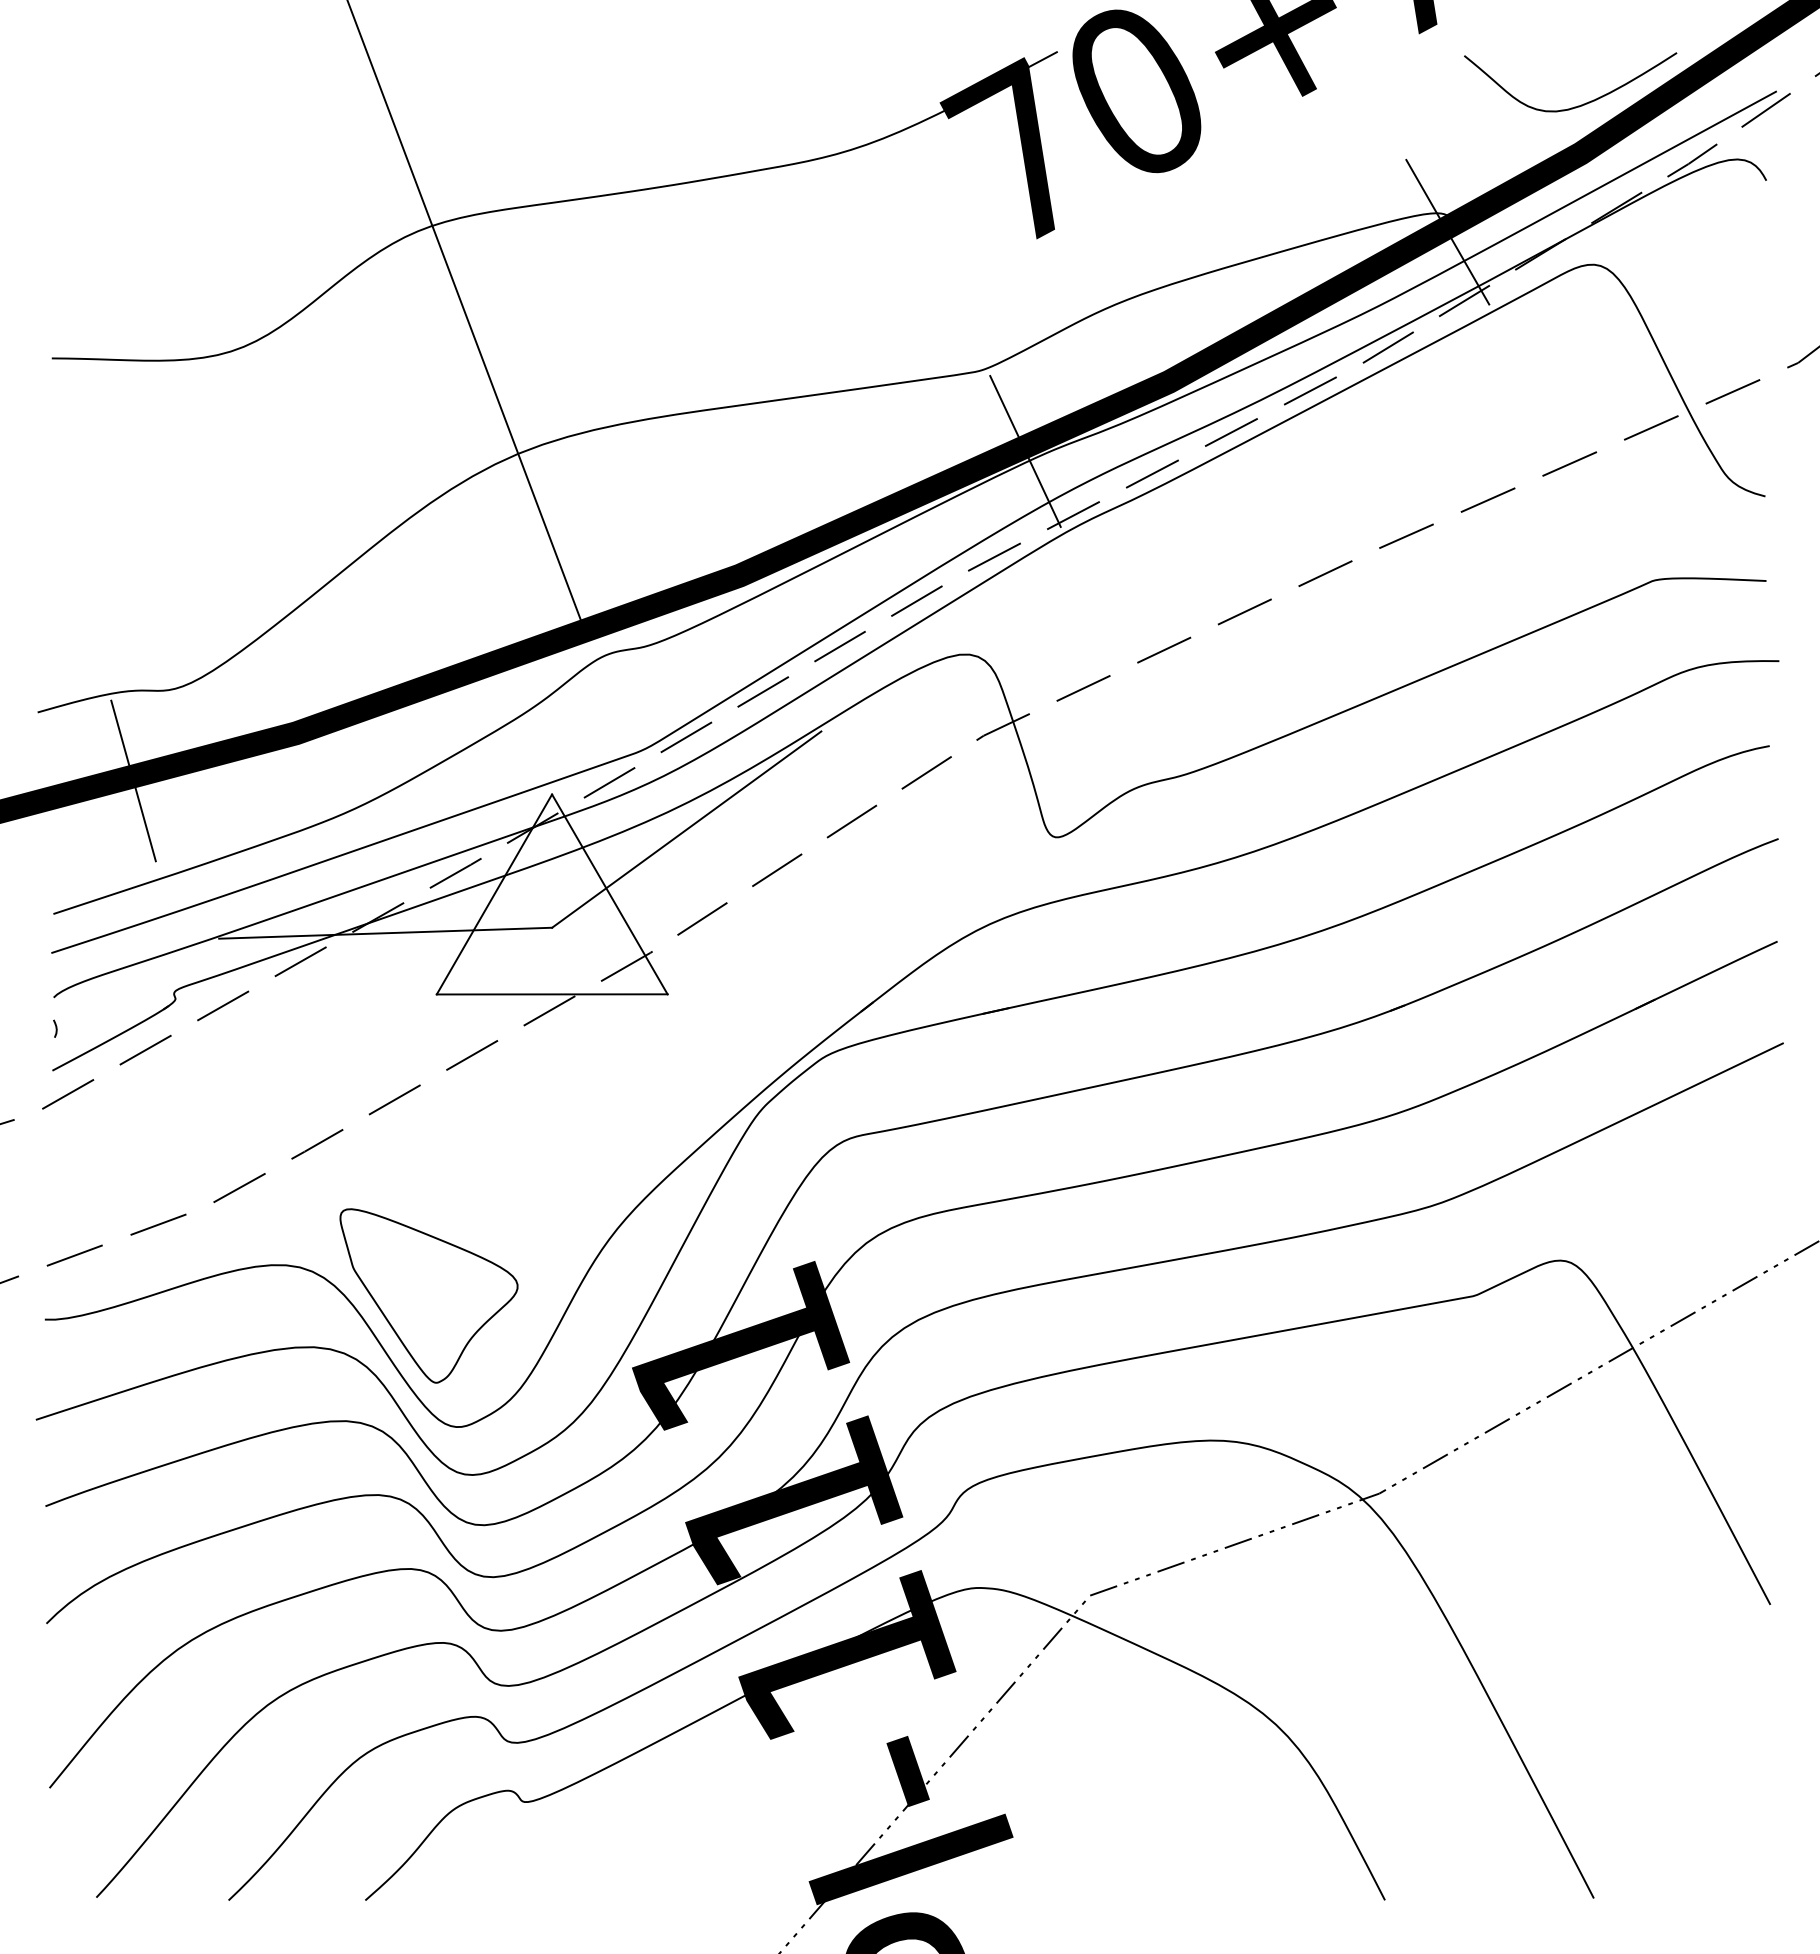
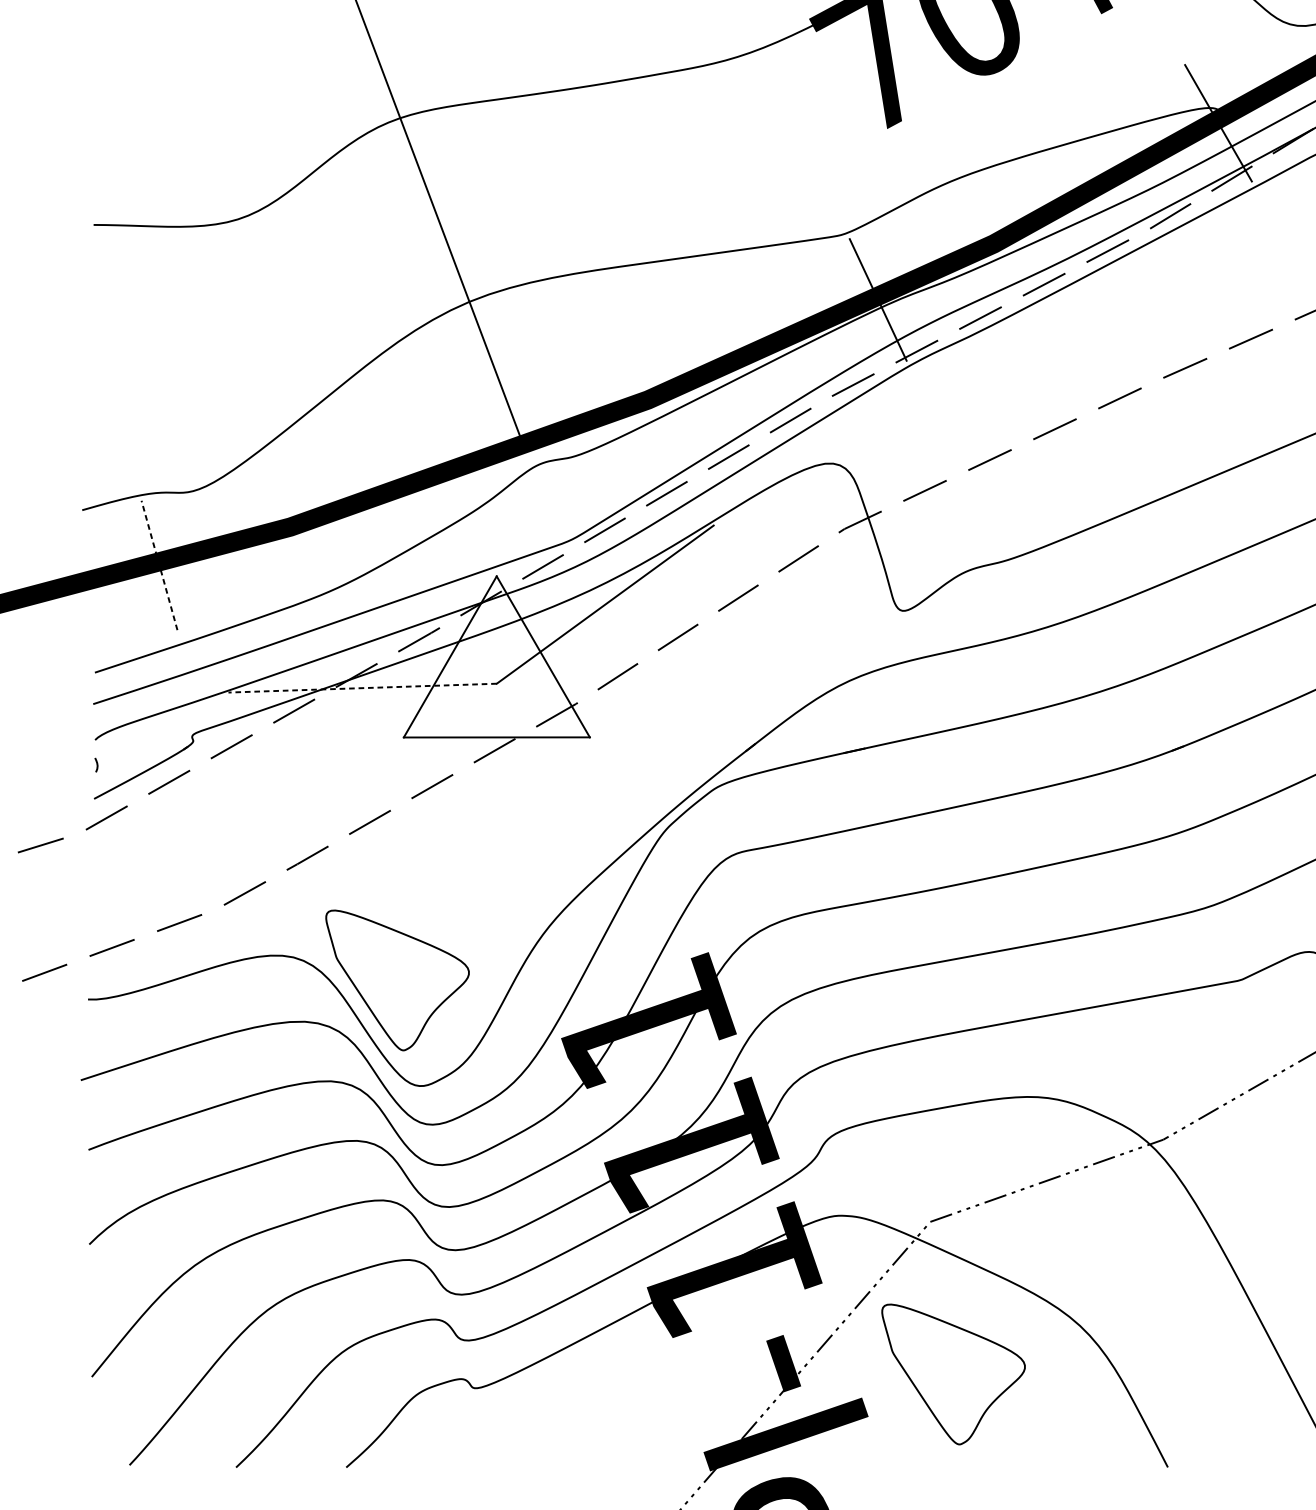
line: (133, 780) -> (159, 565), solid -> dashed
line: (385, 933) -> (362, 688), solid -> dashed
part: (1118, 1784) -> (953, 1374), added

